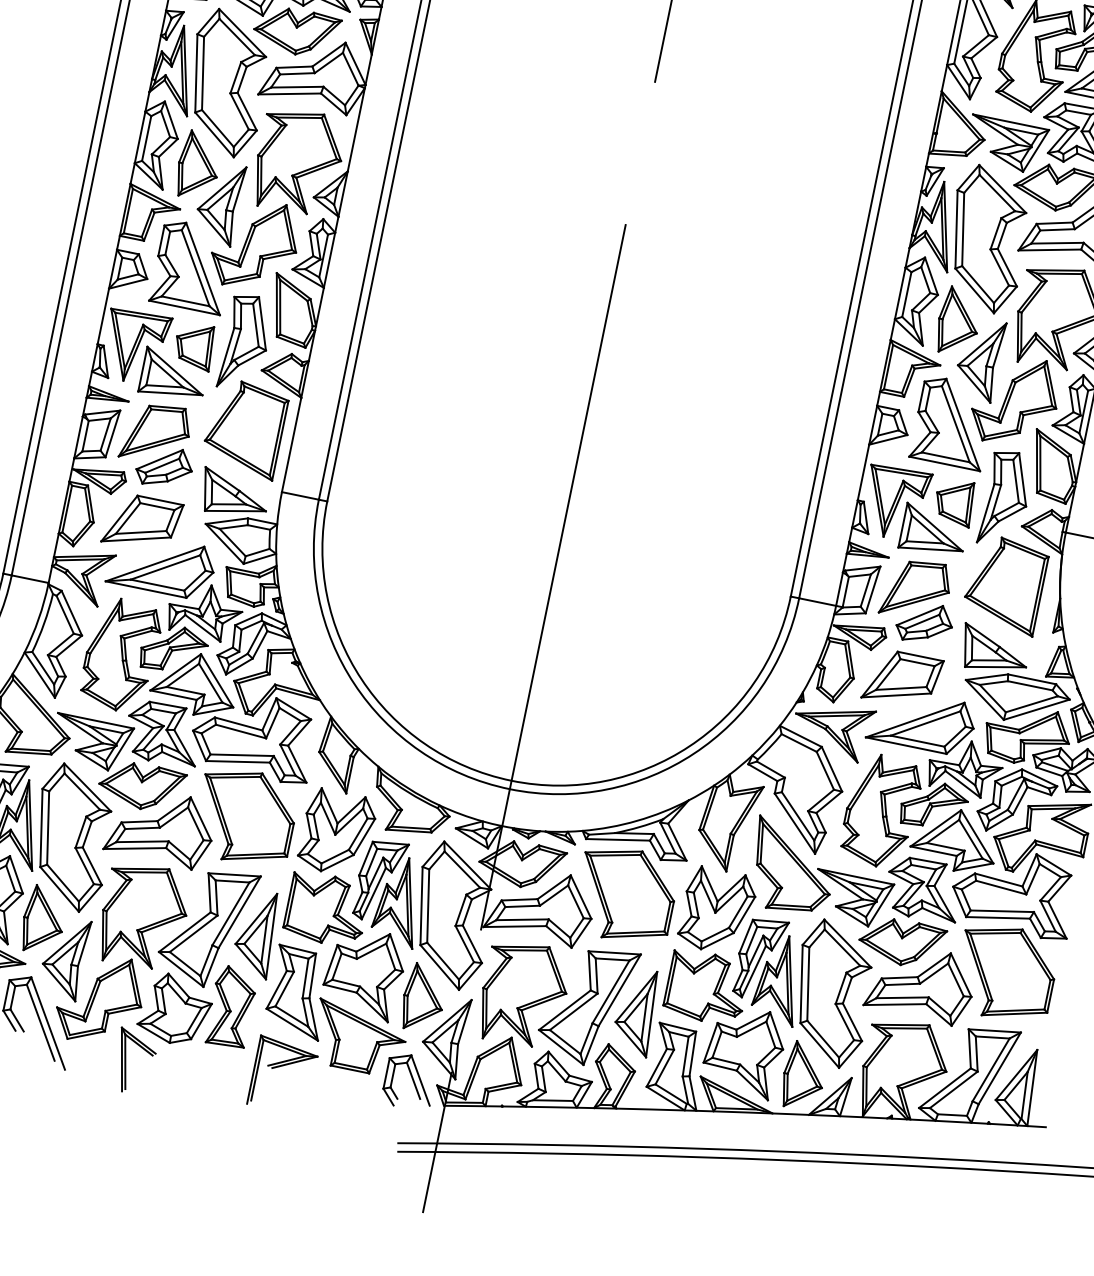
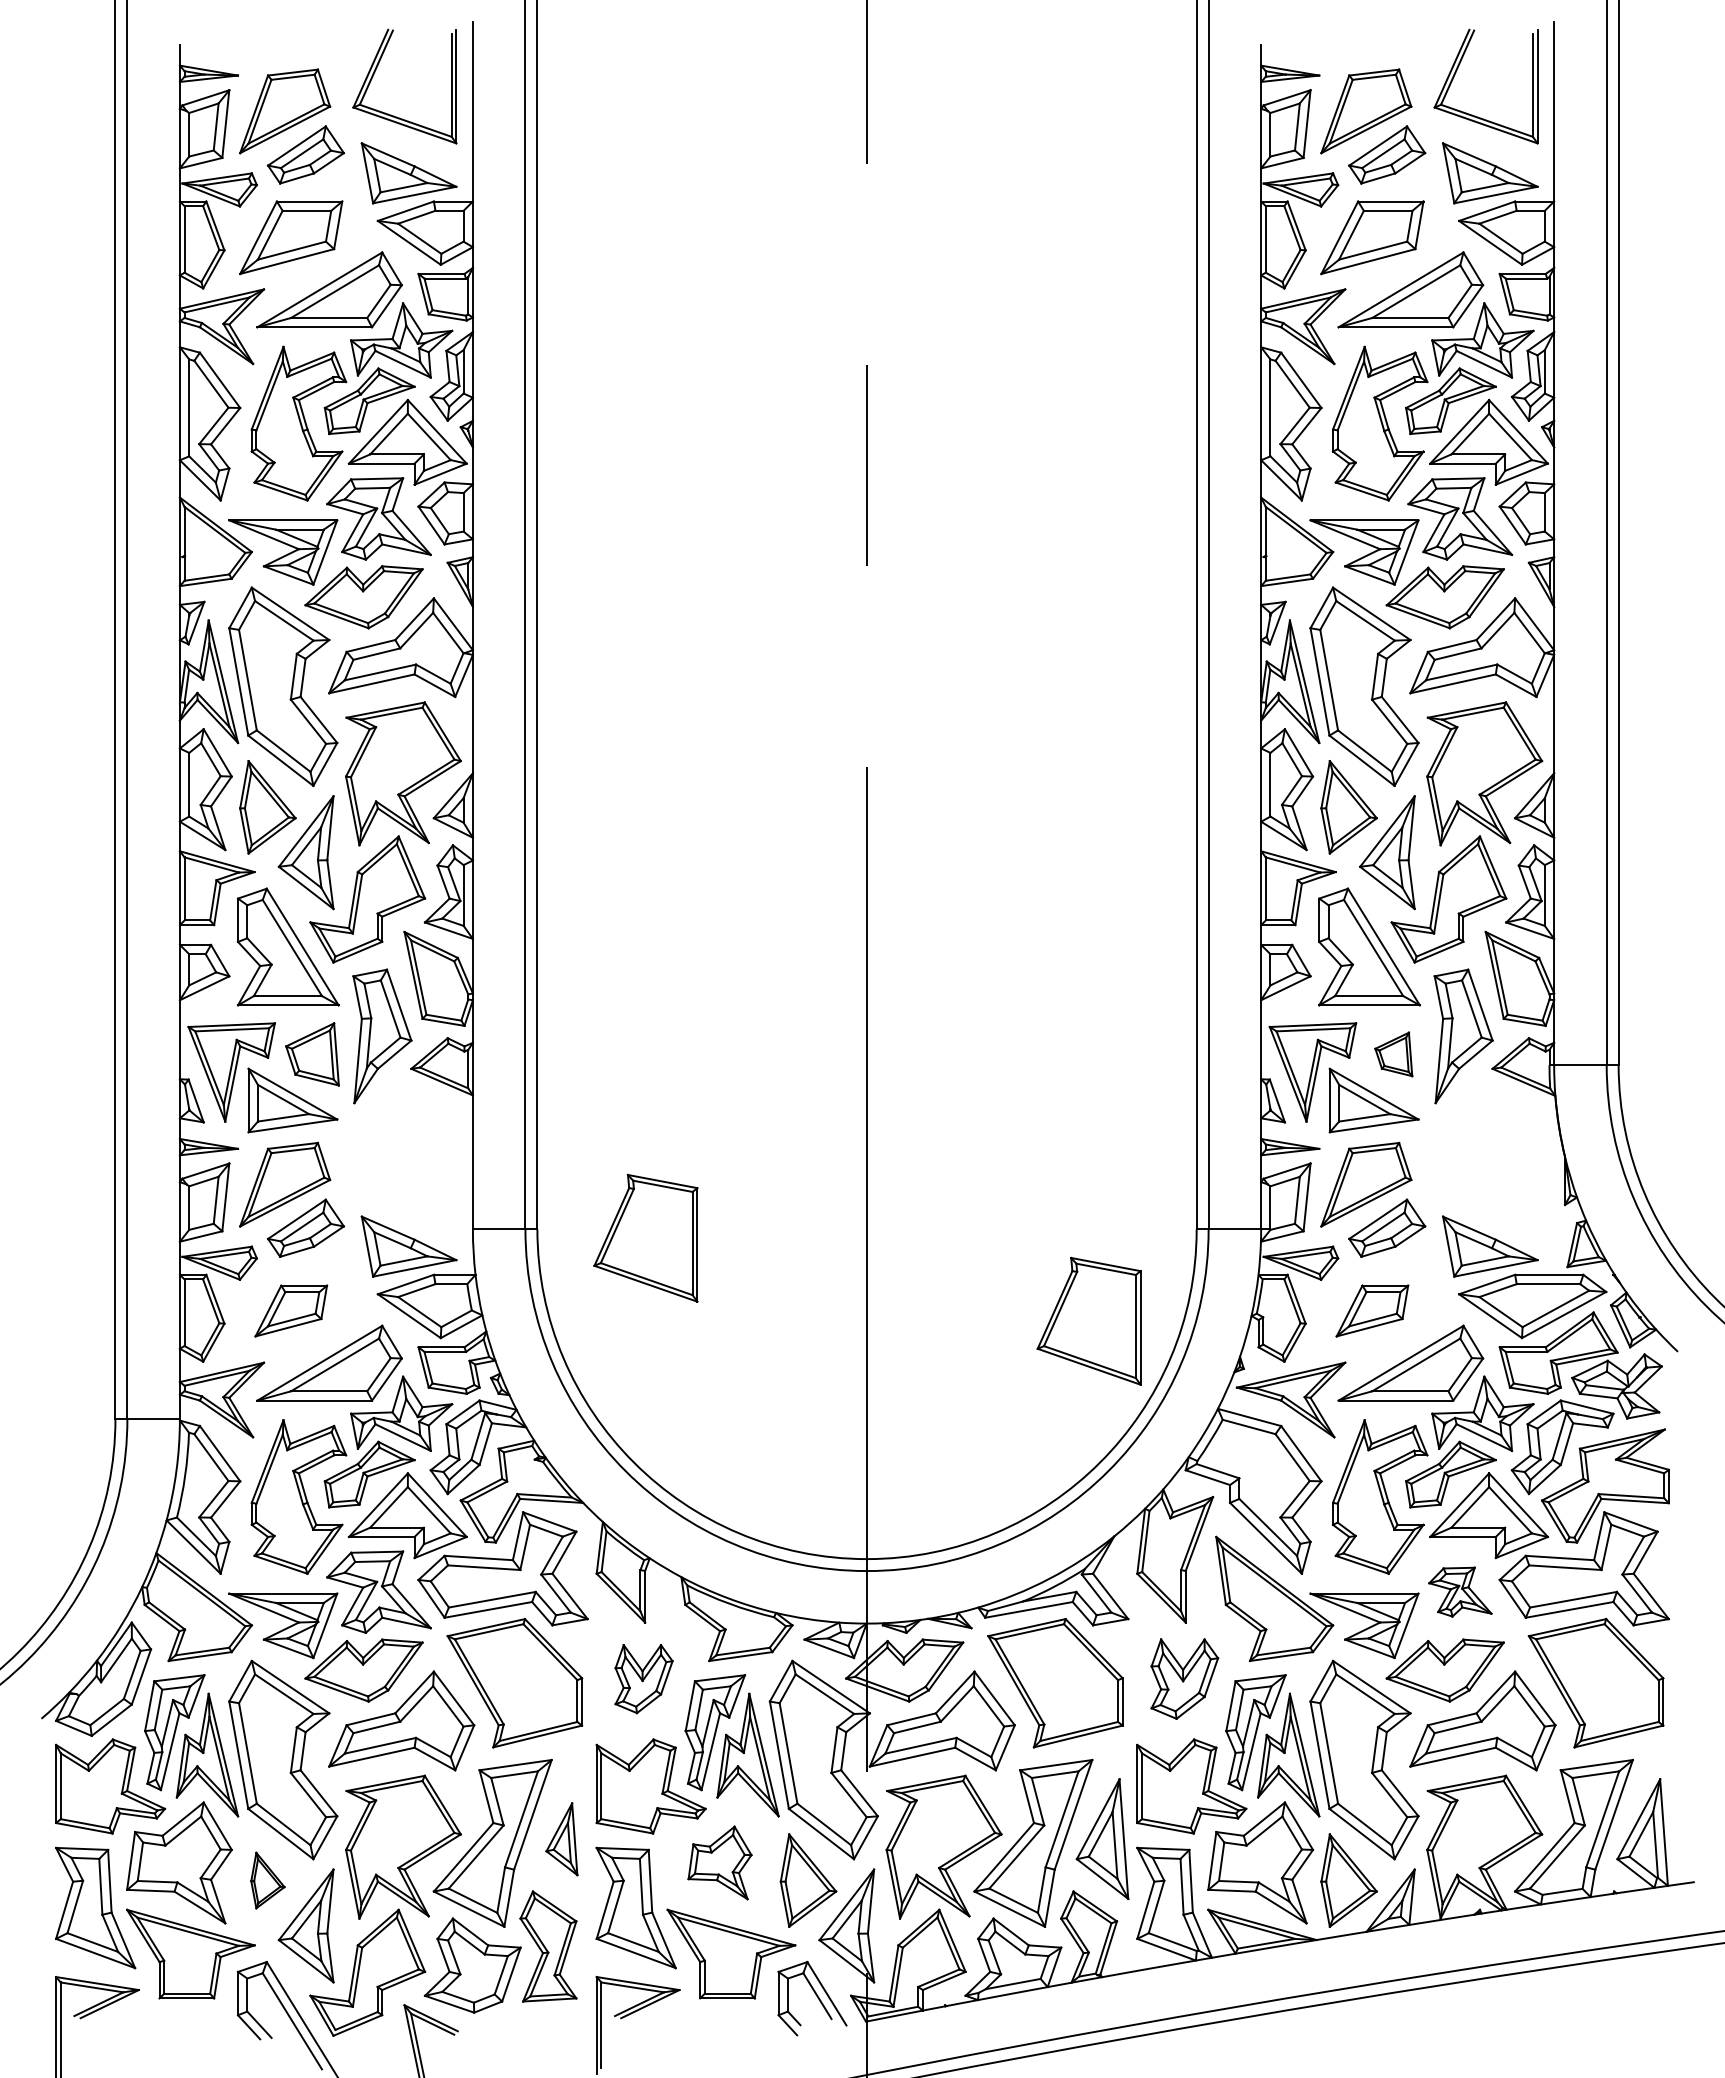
part: (244, 428) -> (645, 1238), moved
part: (954, 501) -> (1393, 1054), size x0.7
part: (142, 522) -> (291, 1310), size x0.7
part: (1004, 584) -> (1088, 1320), moved
part: (902, 678) -> (1372, 1310), size x0.7
part: (337, 832) -> (643, 1678), size x0.6
part: (924, 889) -> (1460, 1591), size x0.6
part: (717, 910) -> (1184, 1678), size x0.7
part: (43, 920) -> (267, 1880), size x0.6
part: (256, 933) -> (561, 1839), size x0.6
part: (363, 972) -> (719, 1862), size x0.6

